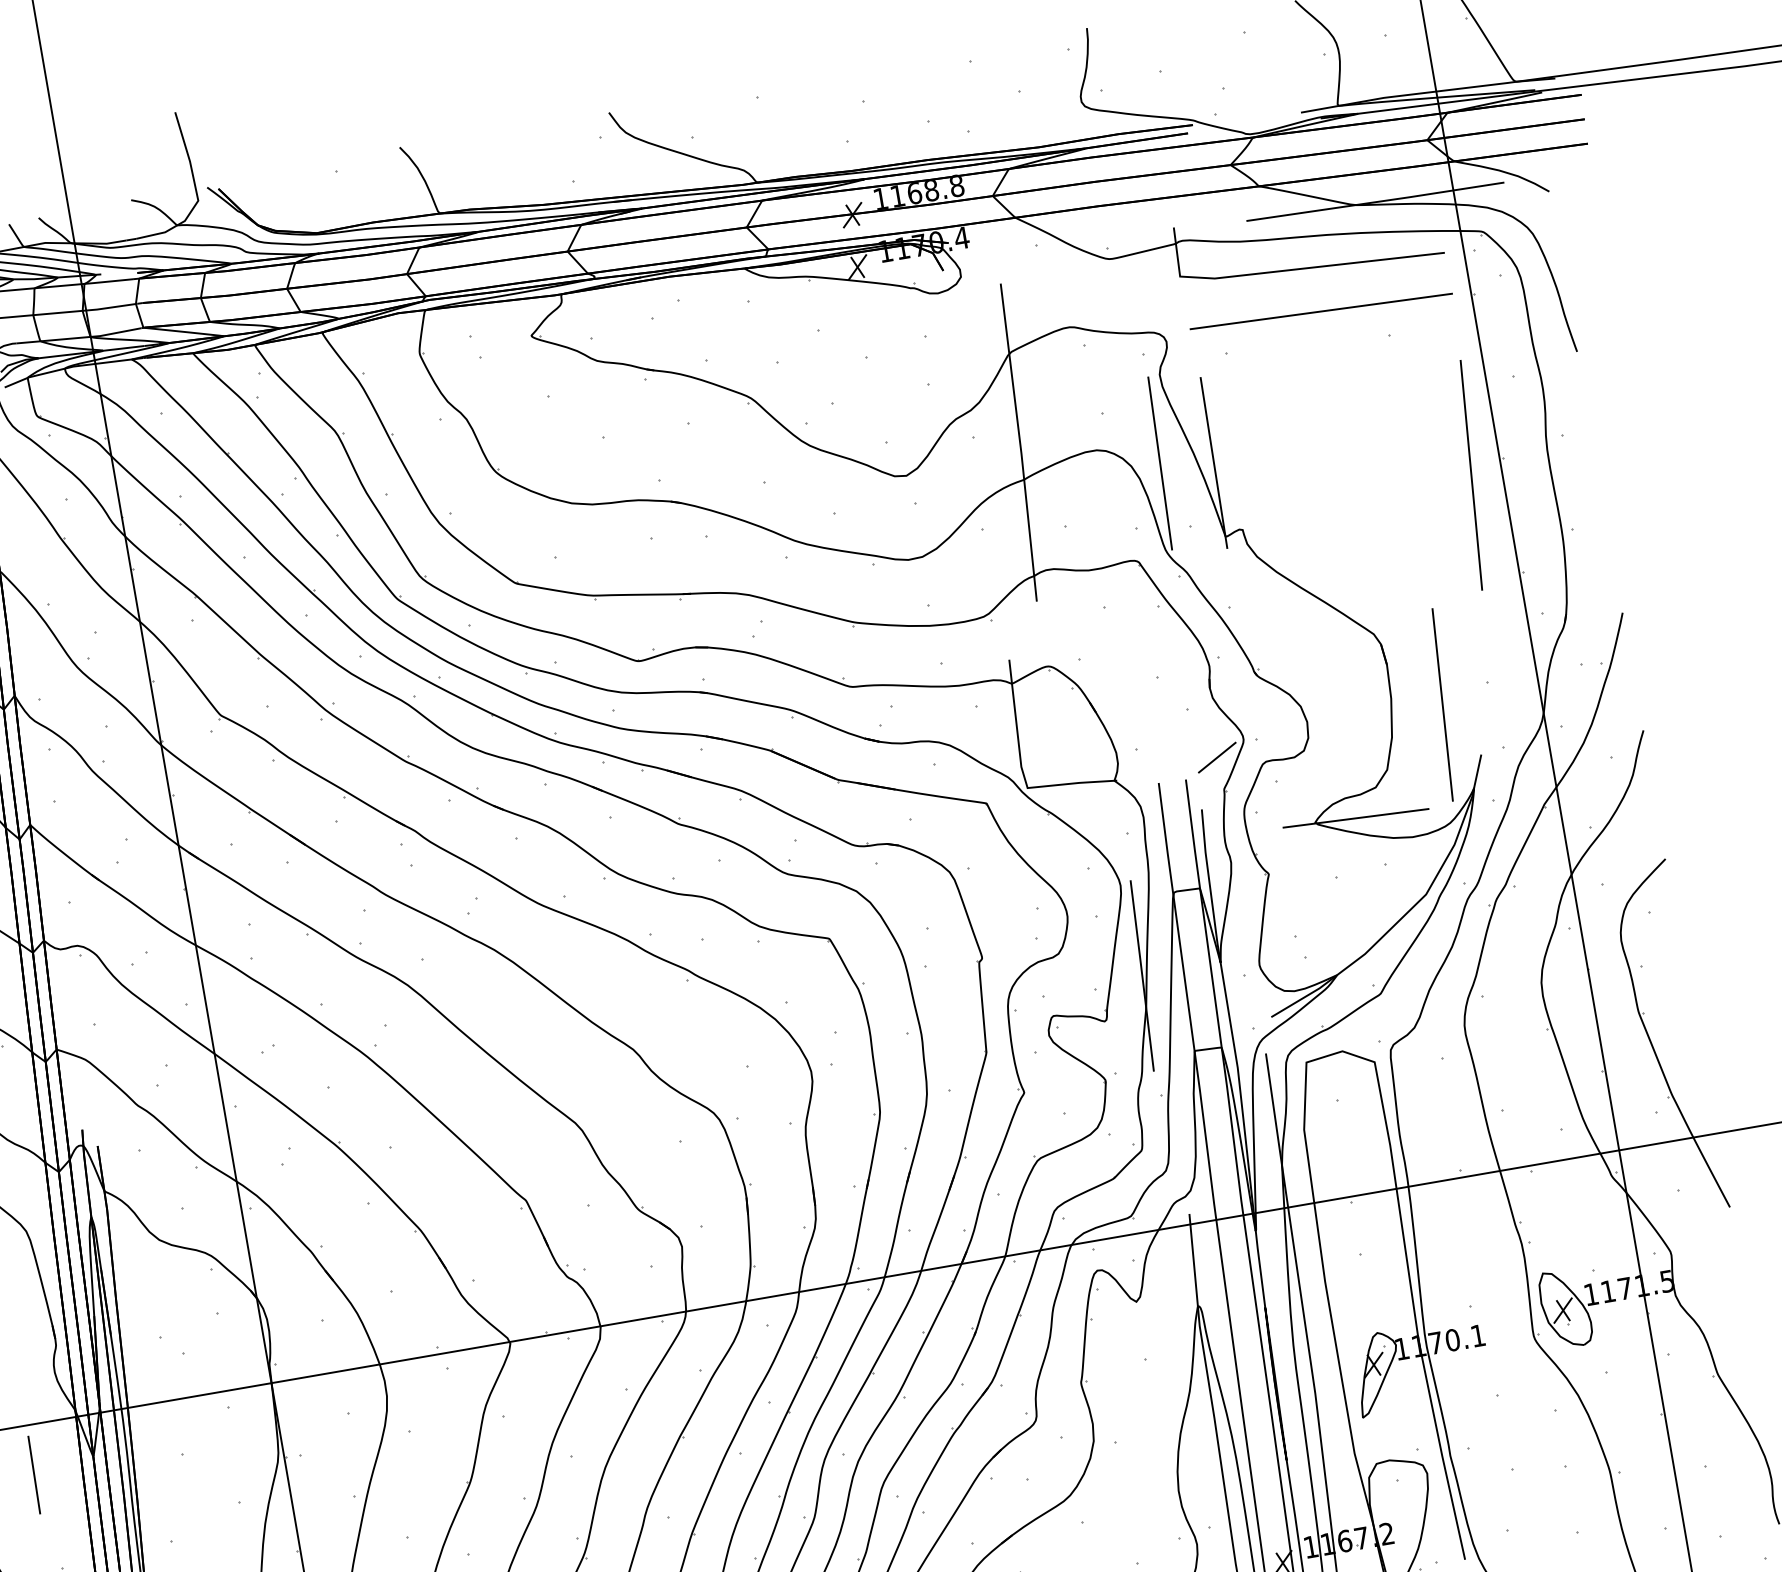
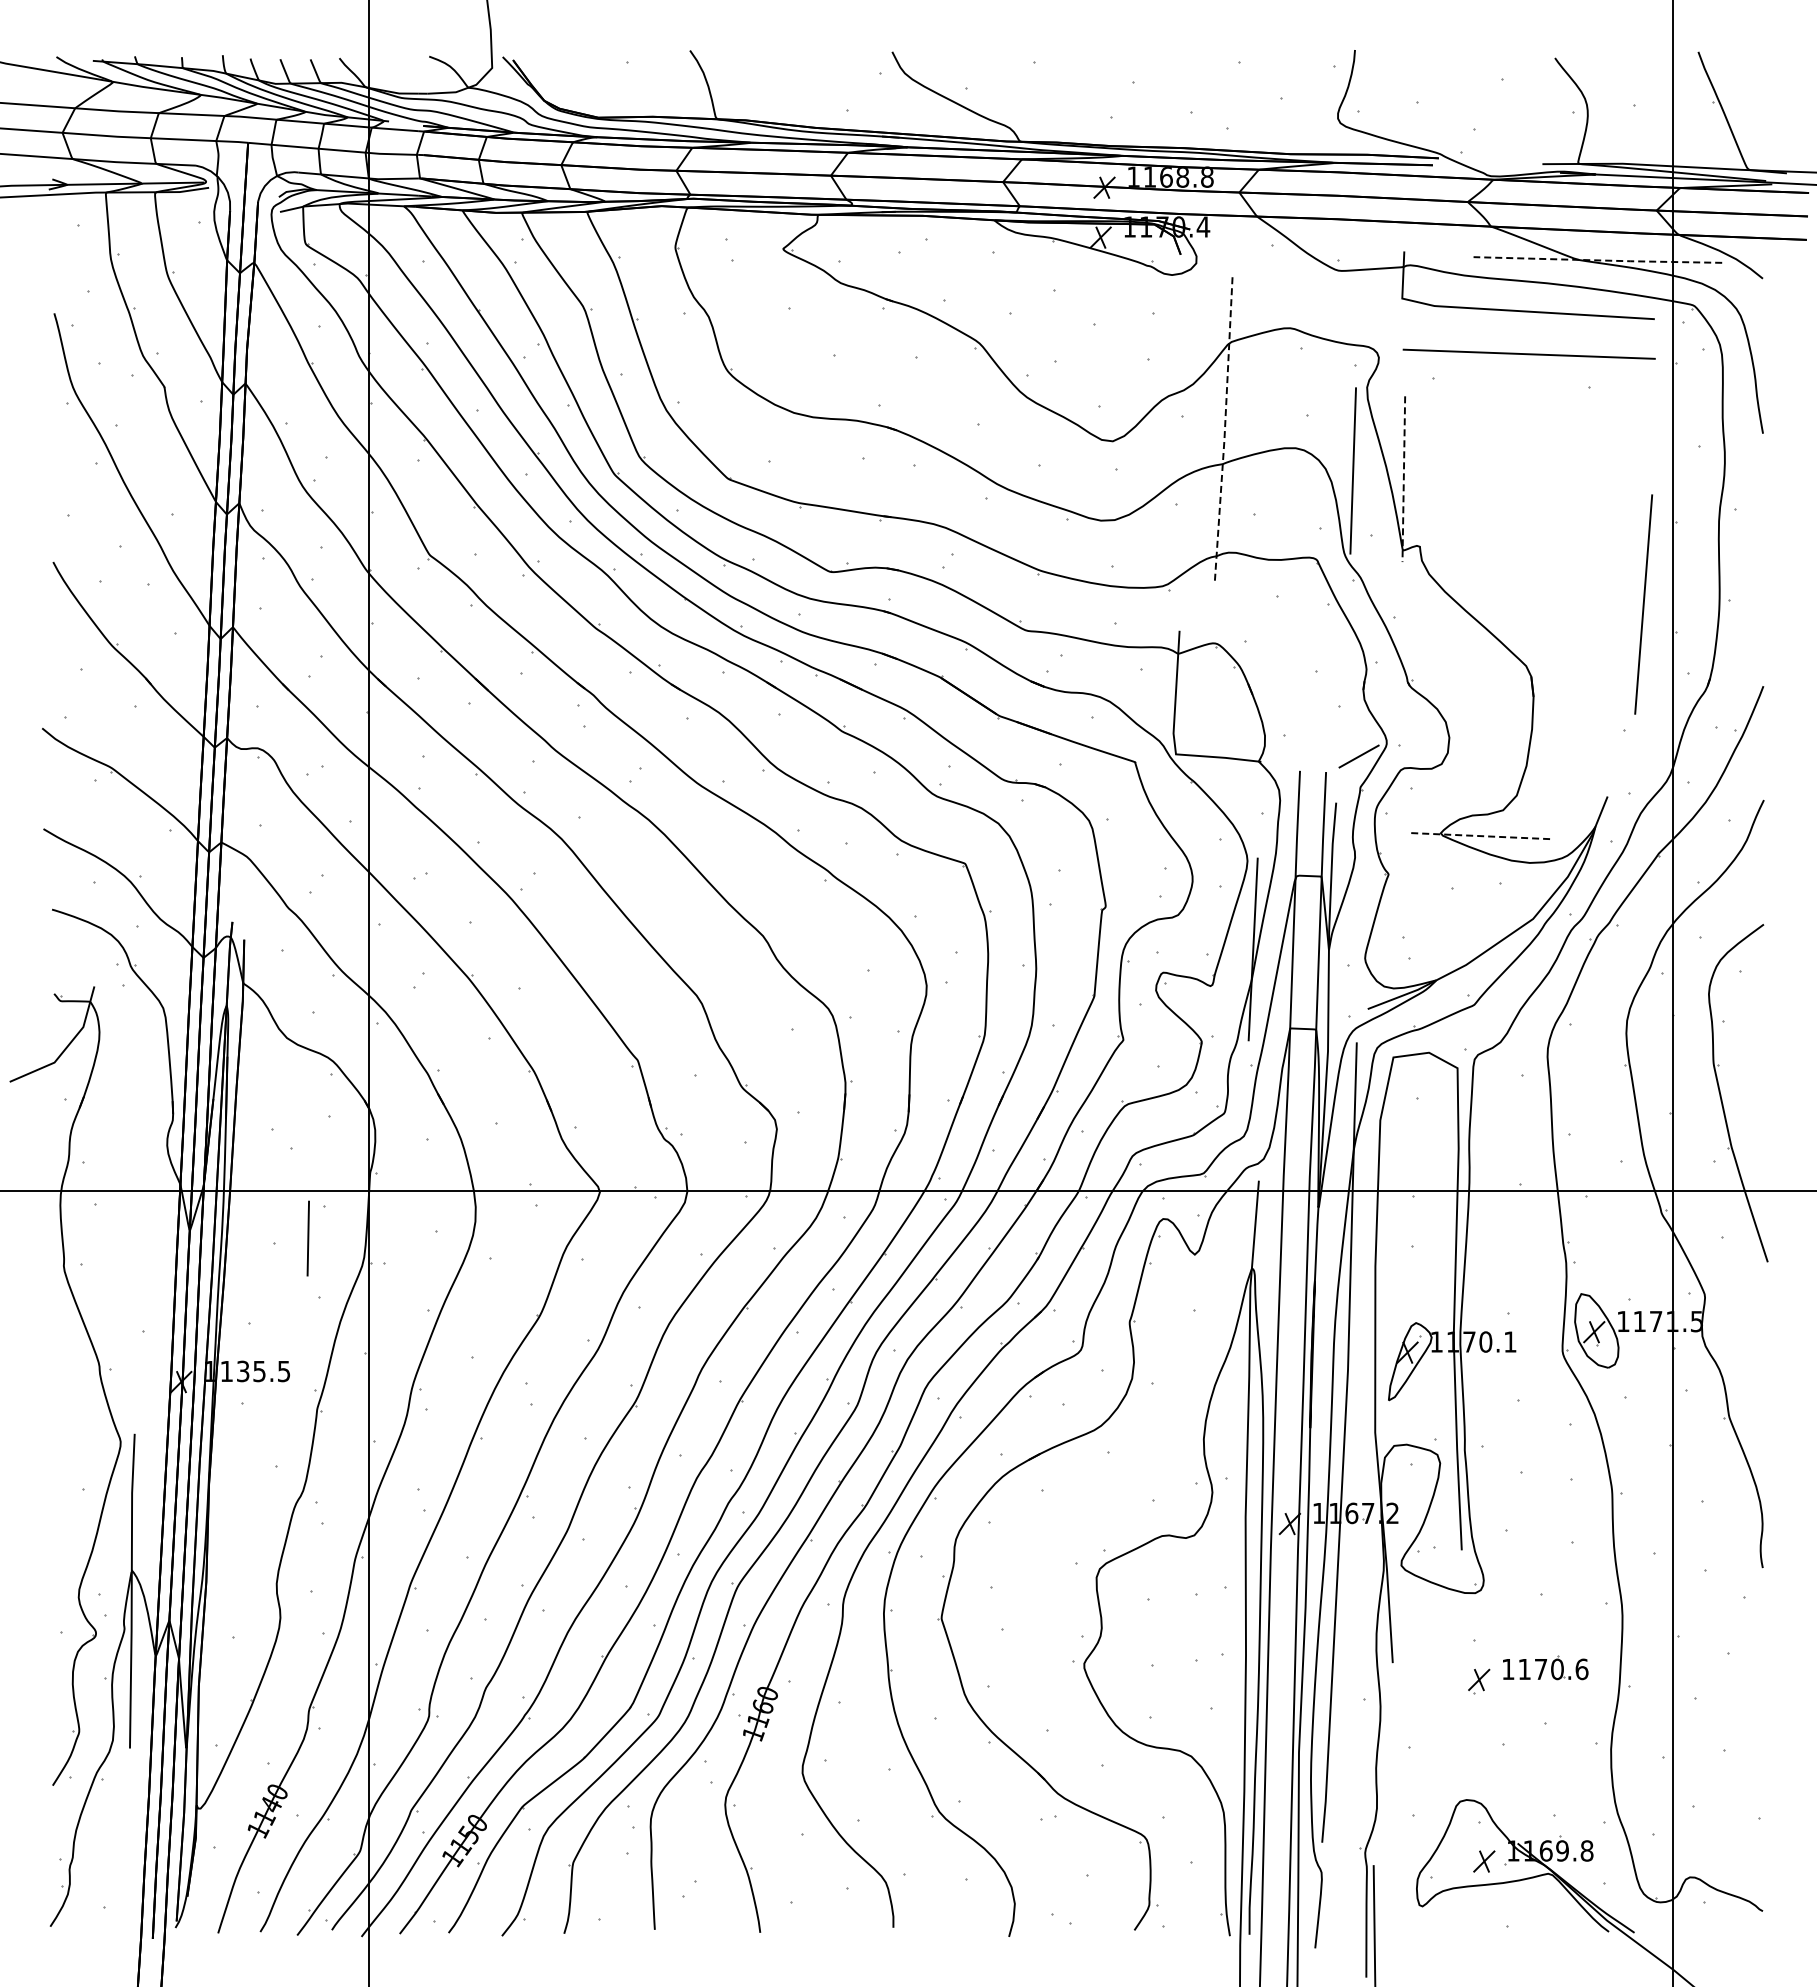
line: (1375, 202) -> (1597, 260), solid -> dashed
line: (1020, 442) -> (1225, 428), solid -> dashed
line: (1213, 463) -> (1403, 479), solid -> dashed
line: (1471, 475) -> (1643, 604), moved
line: (1442, 704) -> (1579, 743), removed
line: (1355, 818) -> (1479, 836), solid -> dashed
line: (33, 1475) -> (307, 1238), moved

